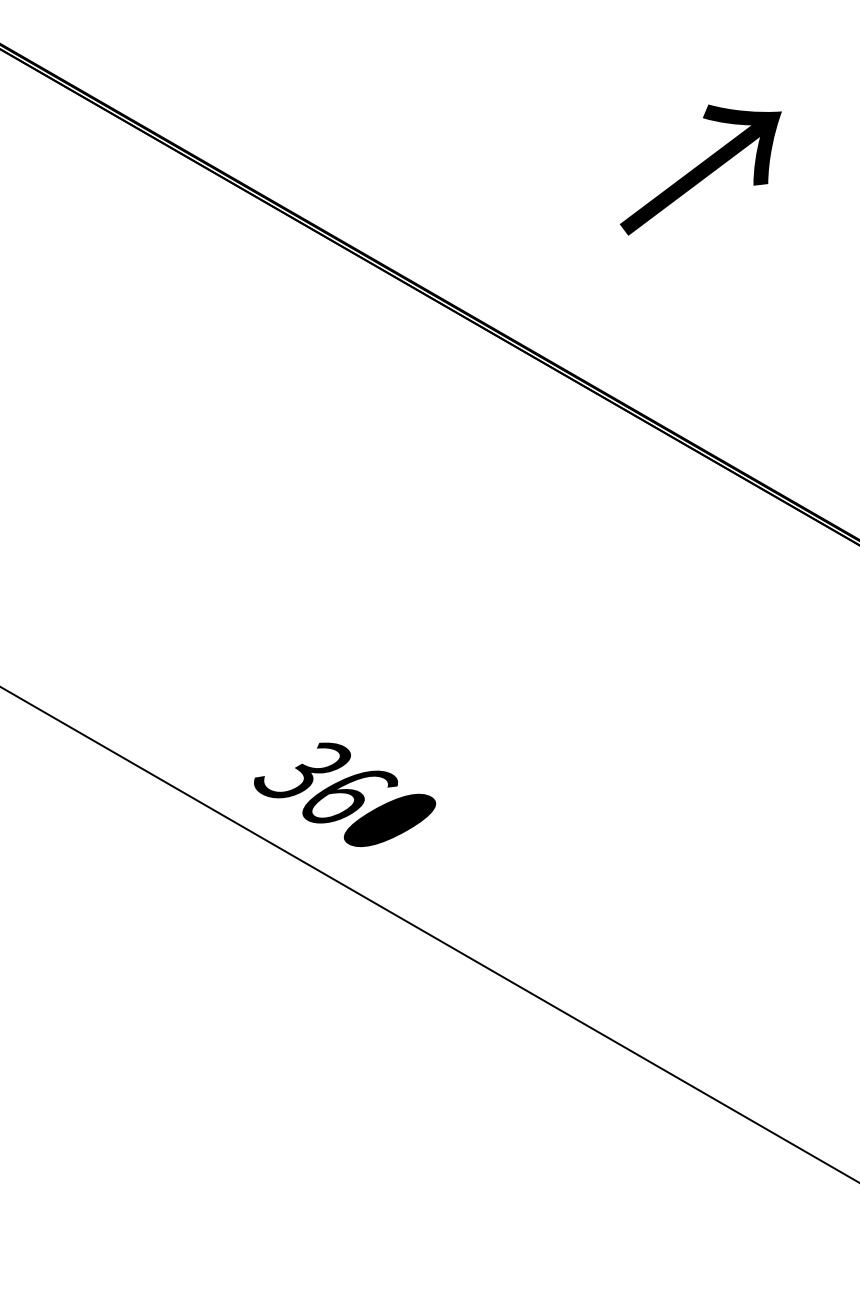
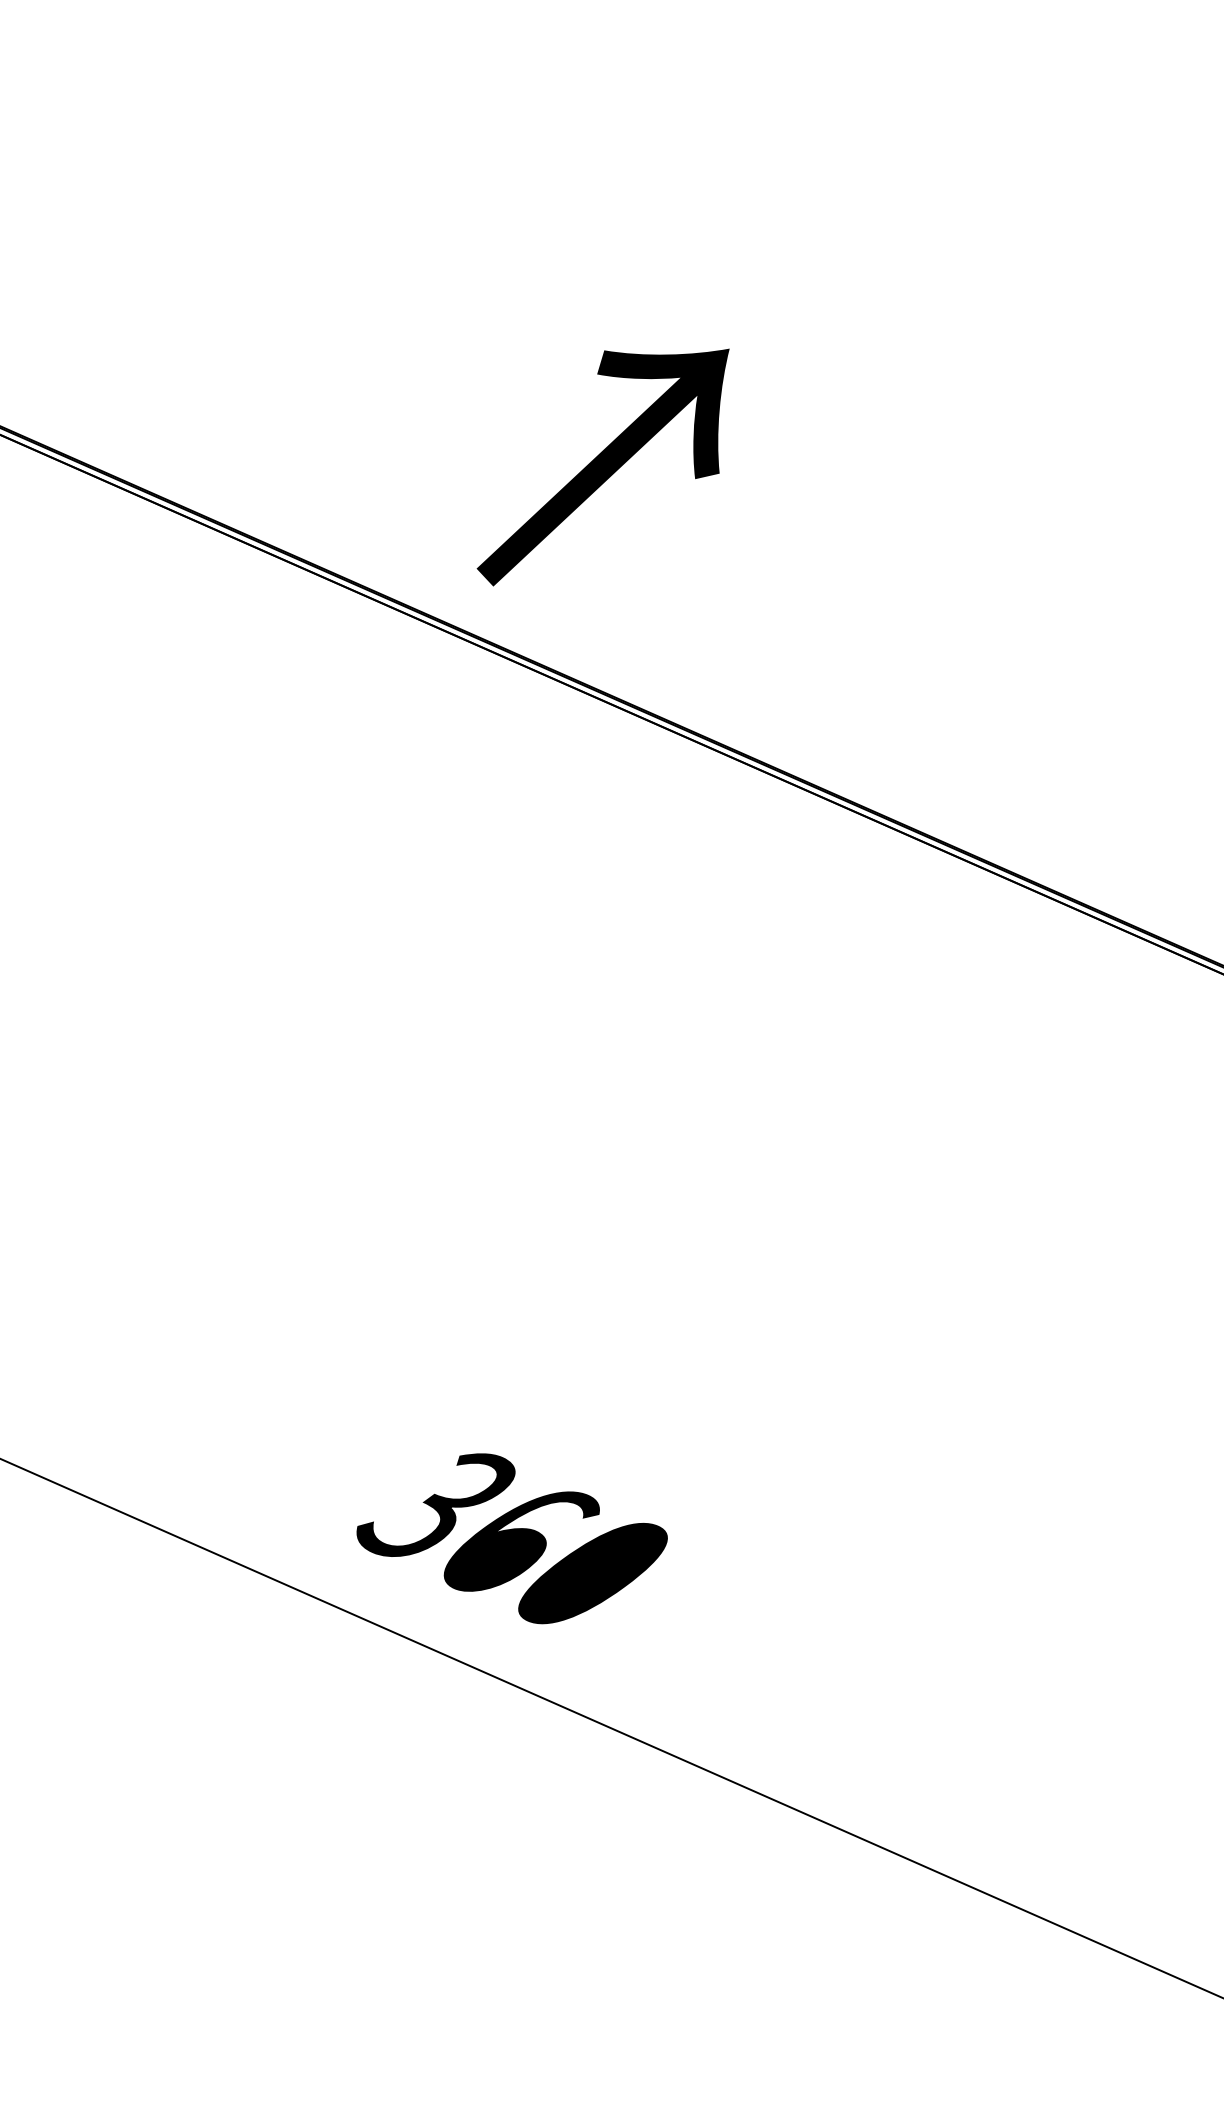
text: (700, 169) -> (602, 461), moved

